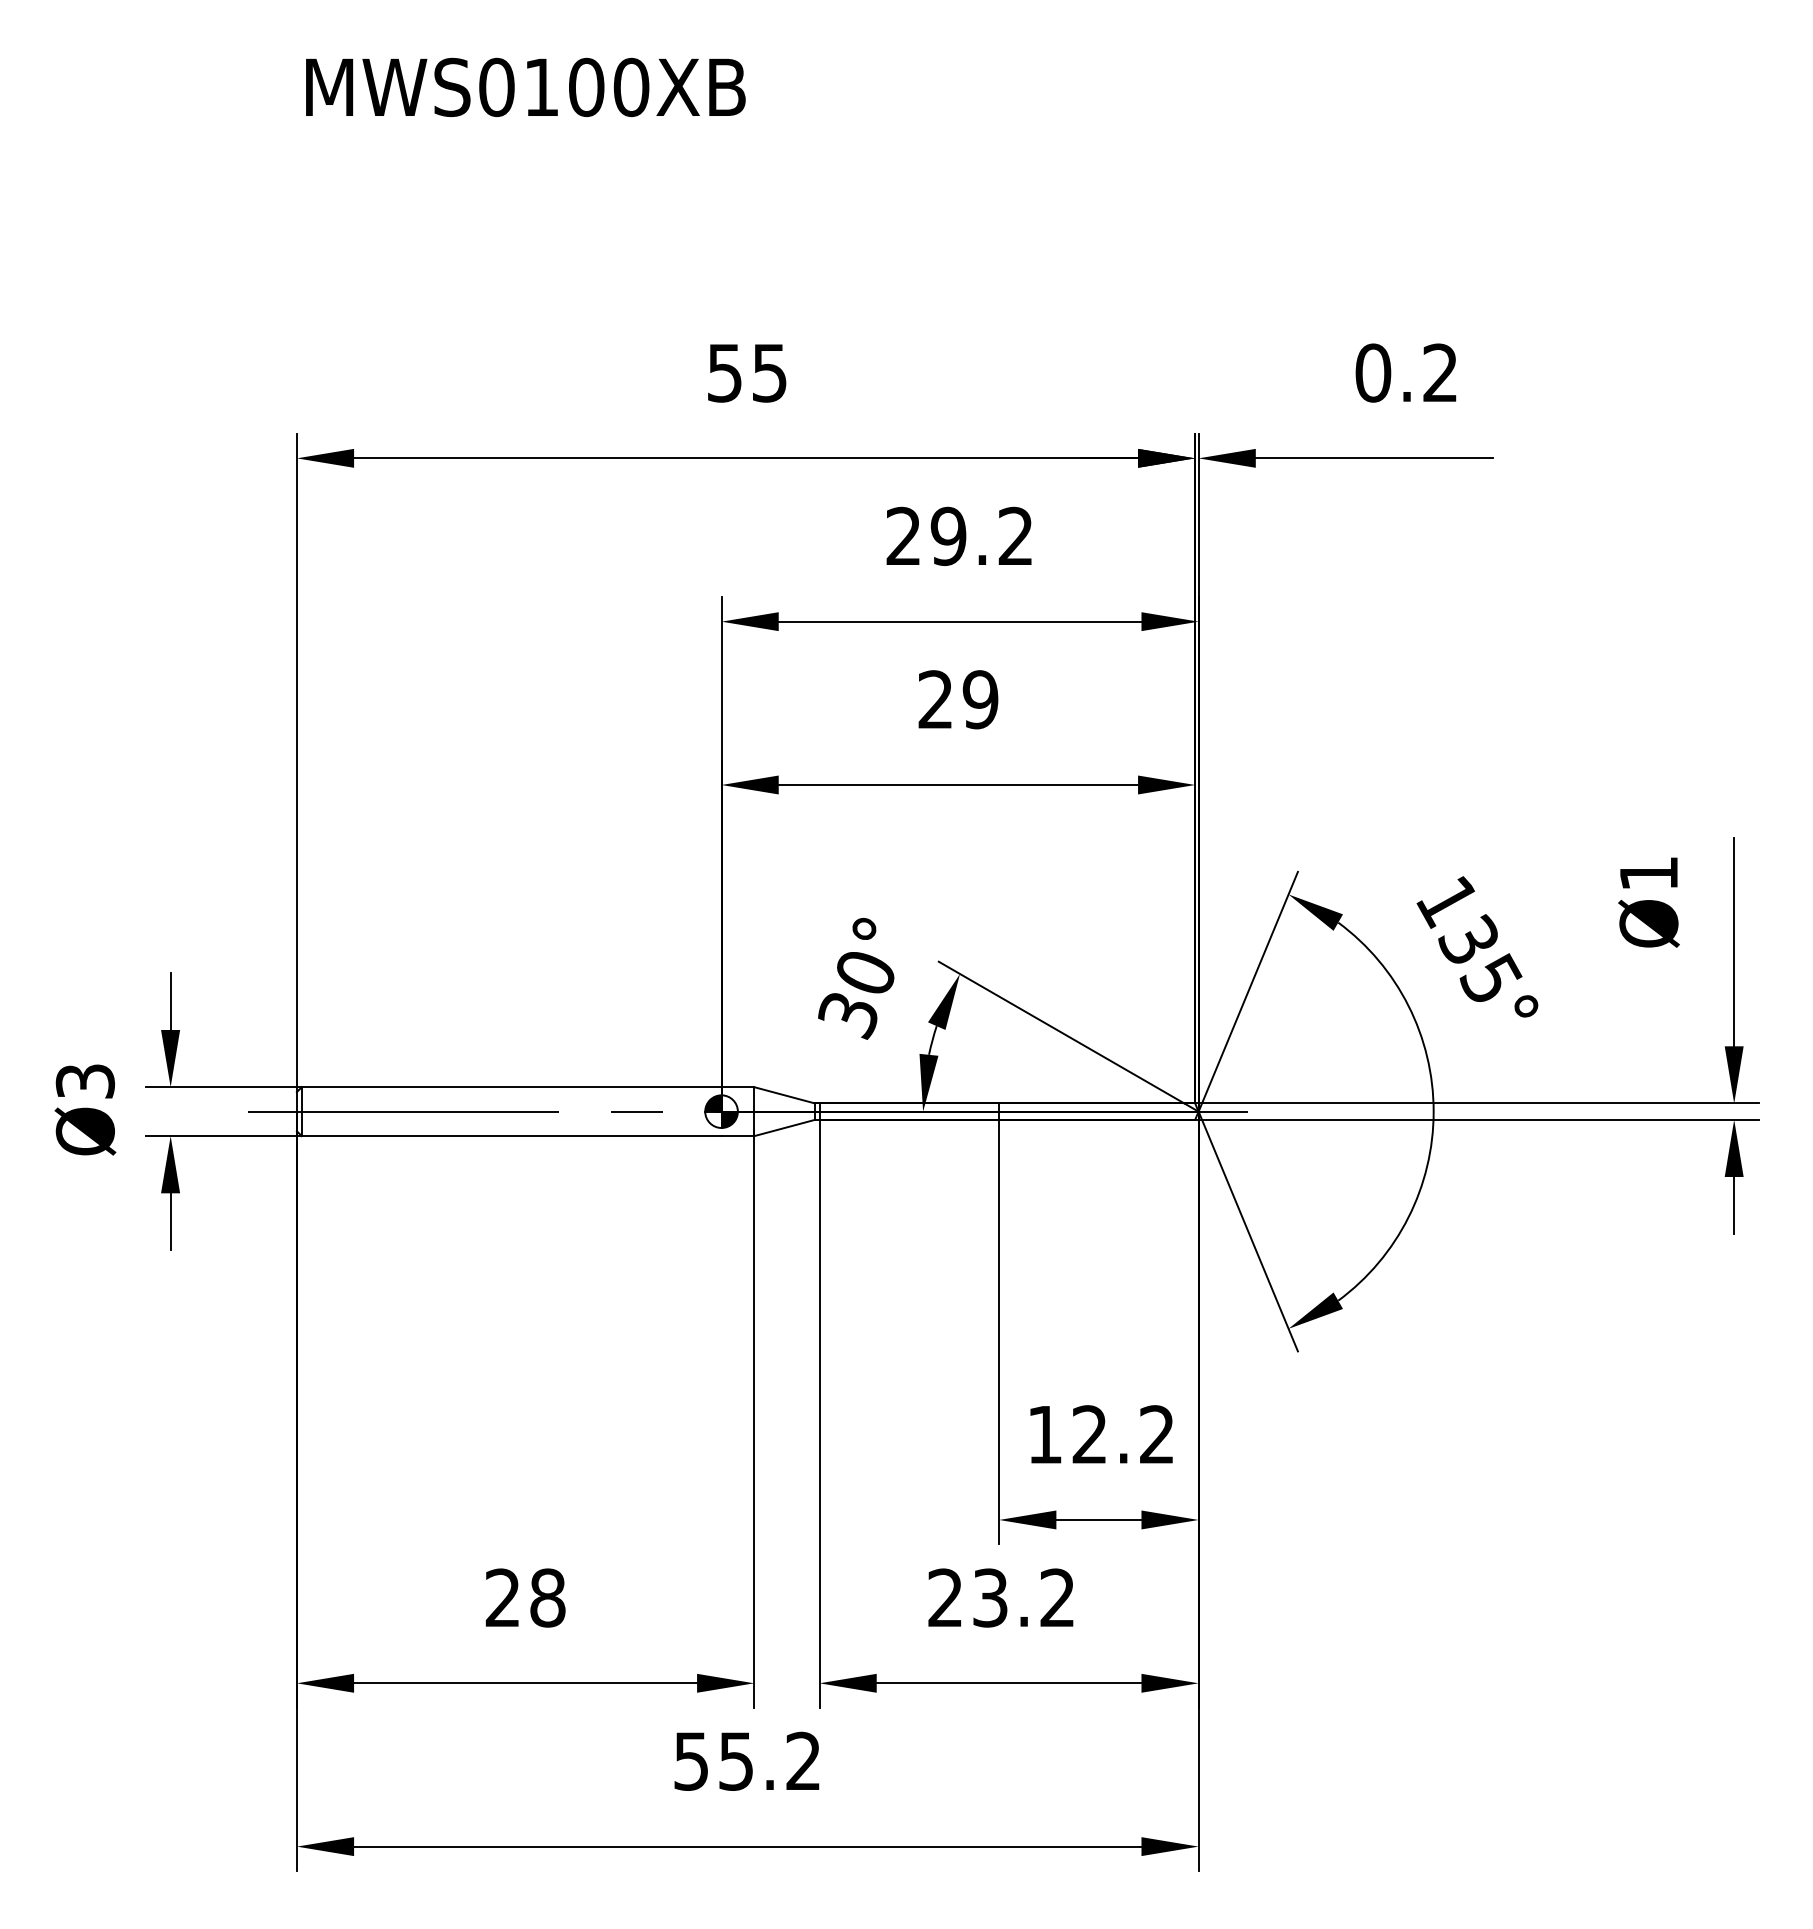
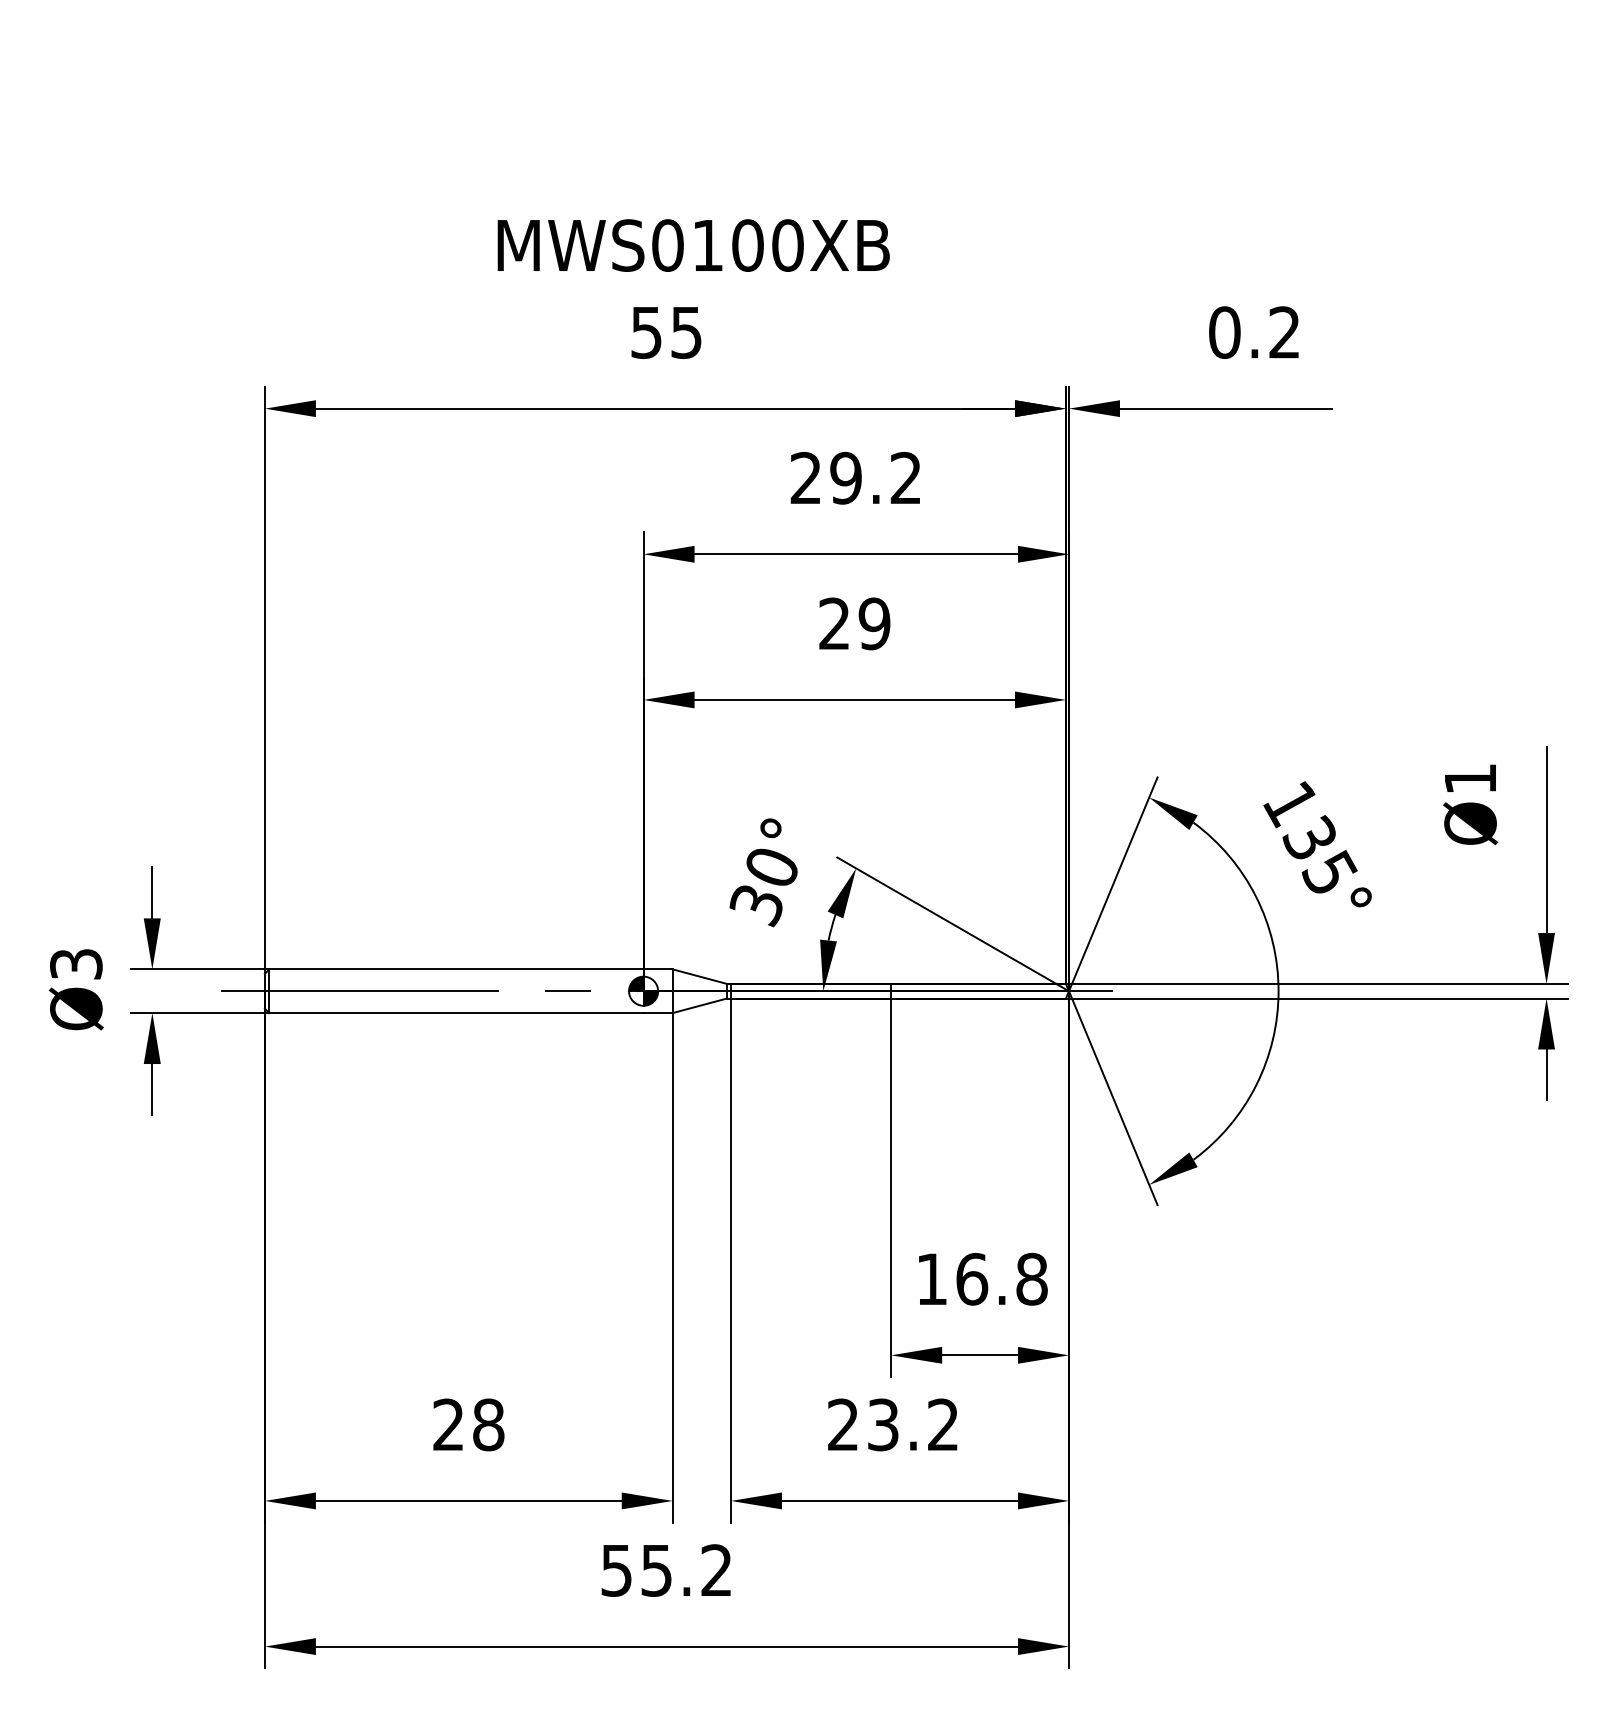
text: (525, 87) -> (693, 245), moved
text: (1123, 1434) -> (1001, 1279), 12.2 -> 16.8

